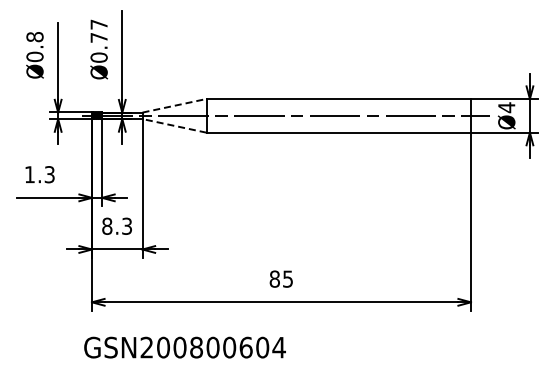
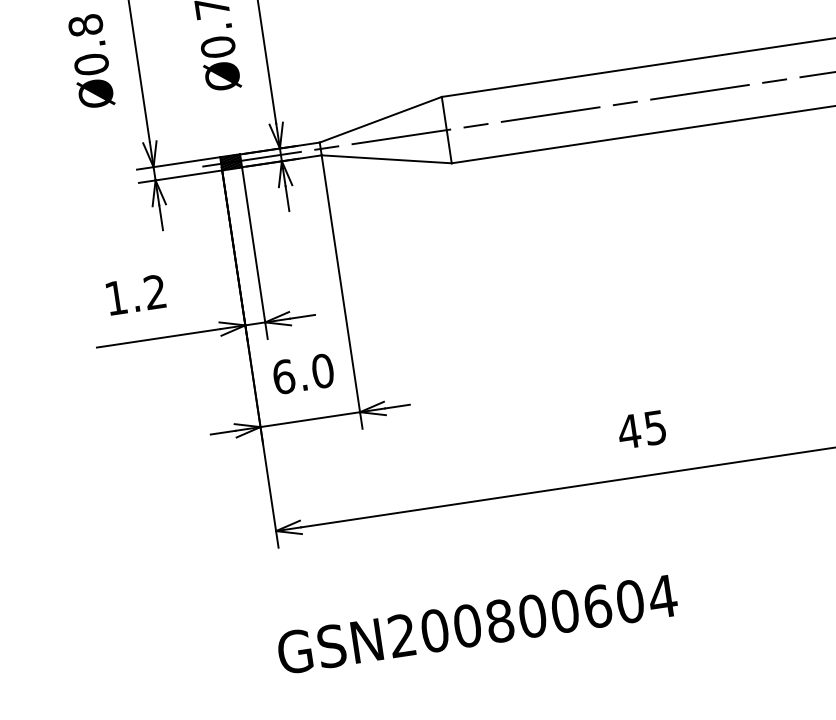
line: (174, 105) -> (380, 119), dashed -> solid
line: (174, 125) -> (386, 158), dashed -> solid
text: (49, 174) -> (154, 291), 1.3 -> 1.2
text: (117, 225) -> (303, 372), 8.3 -> 6.0
text: (274, 278) -> (628, 430), 85 -> 45
text: (184, 347) -> (476, 624), moved

